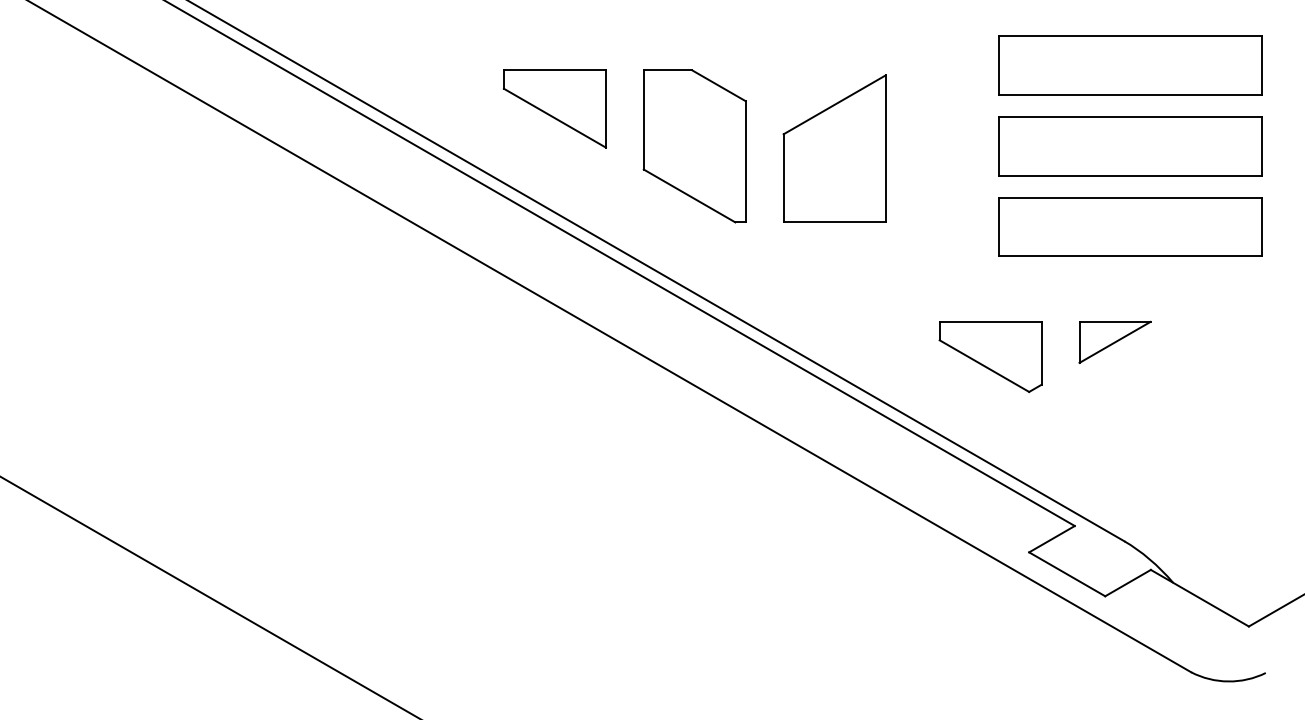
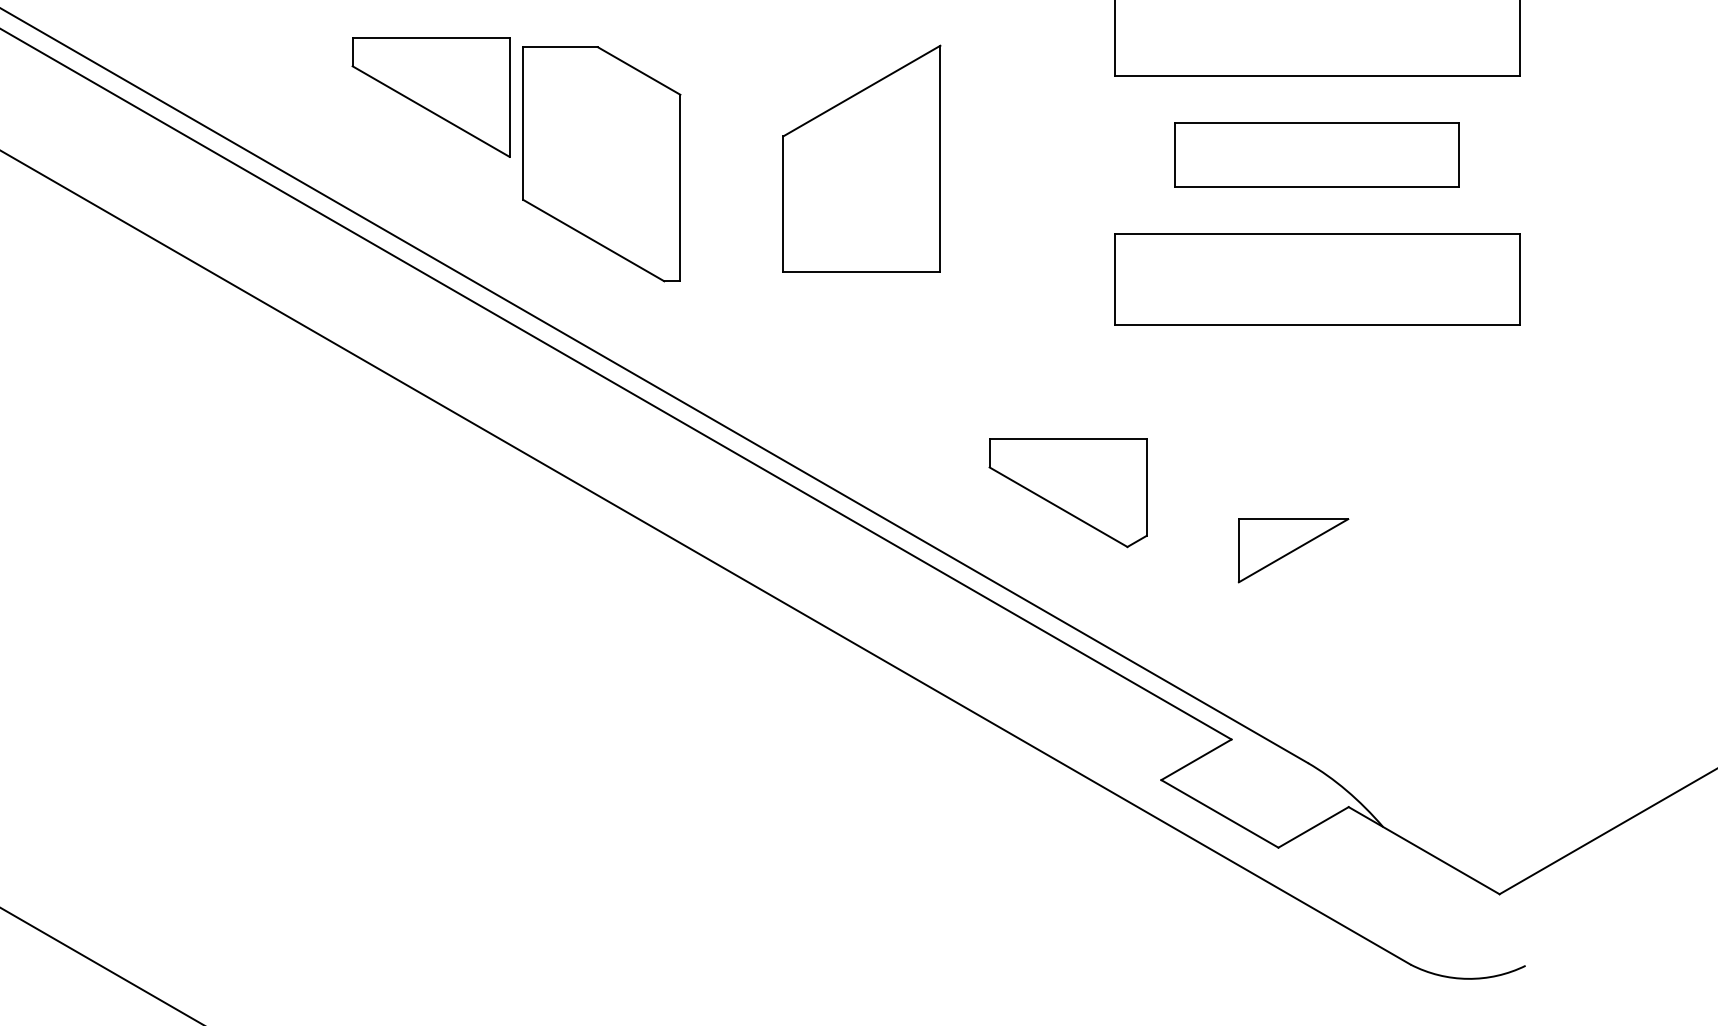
part: (694, 146) -> (601, 164), moved
part: (1130, 146) -> (1317, 155), size x0.7
part: (1114, 341) -> (1292, 549), moved
part: (990, 356) -> (1067, 492), moved

